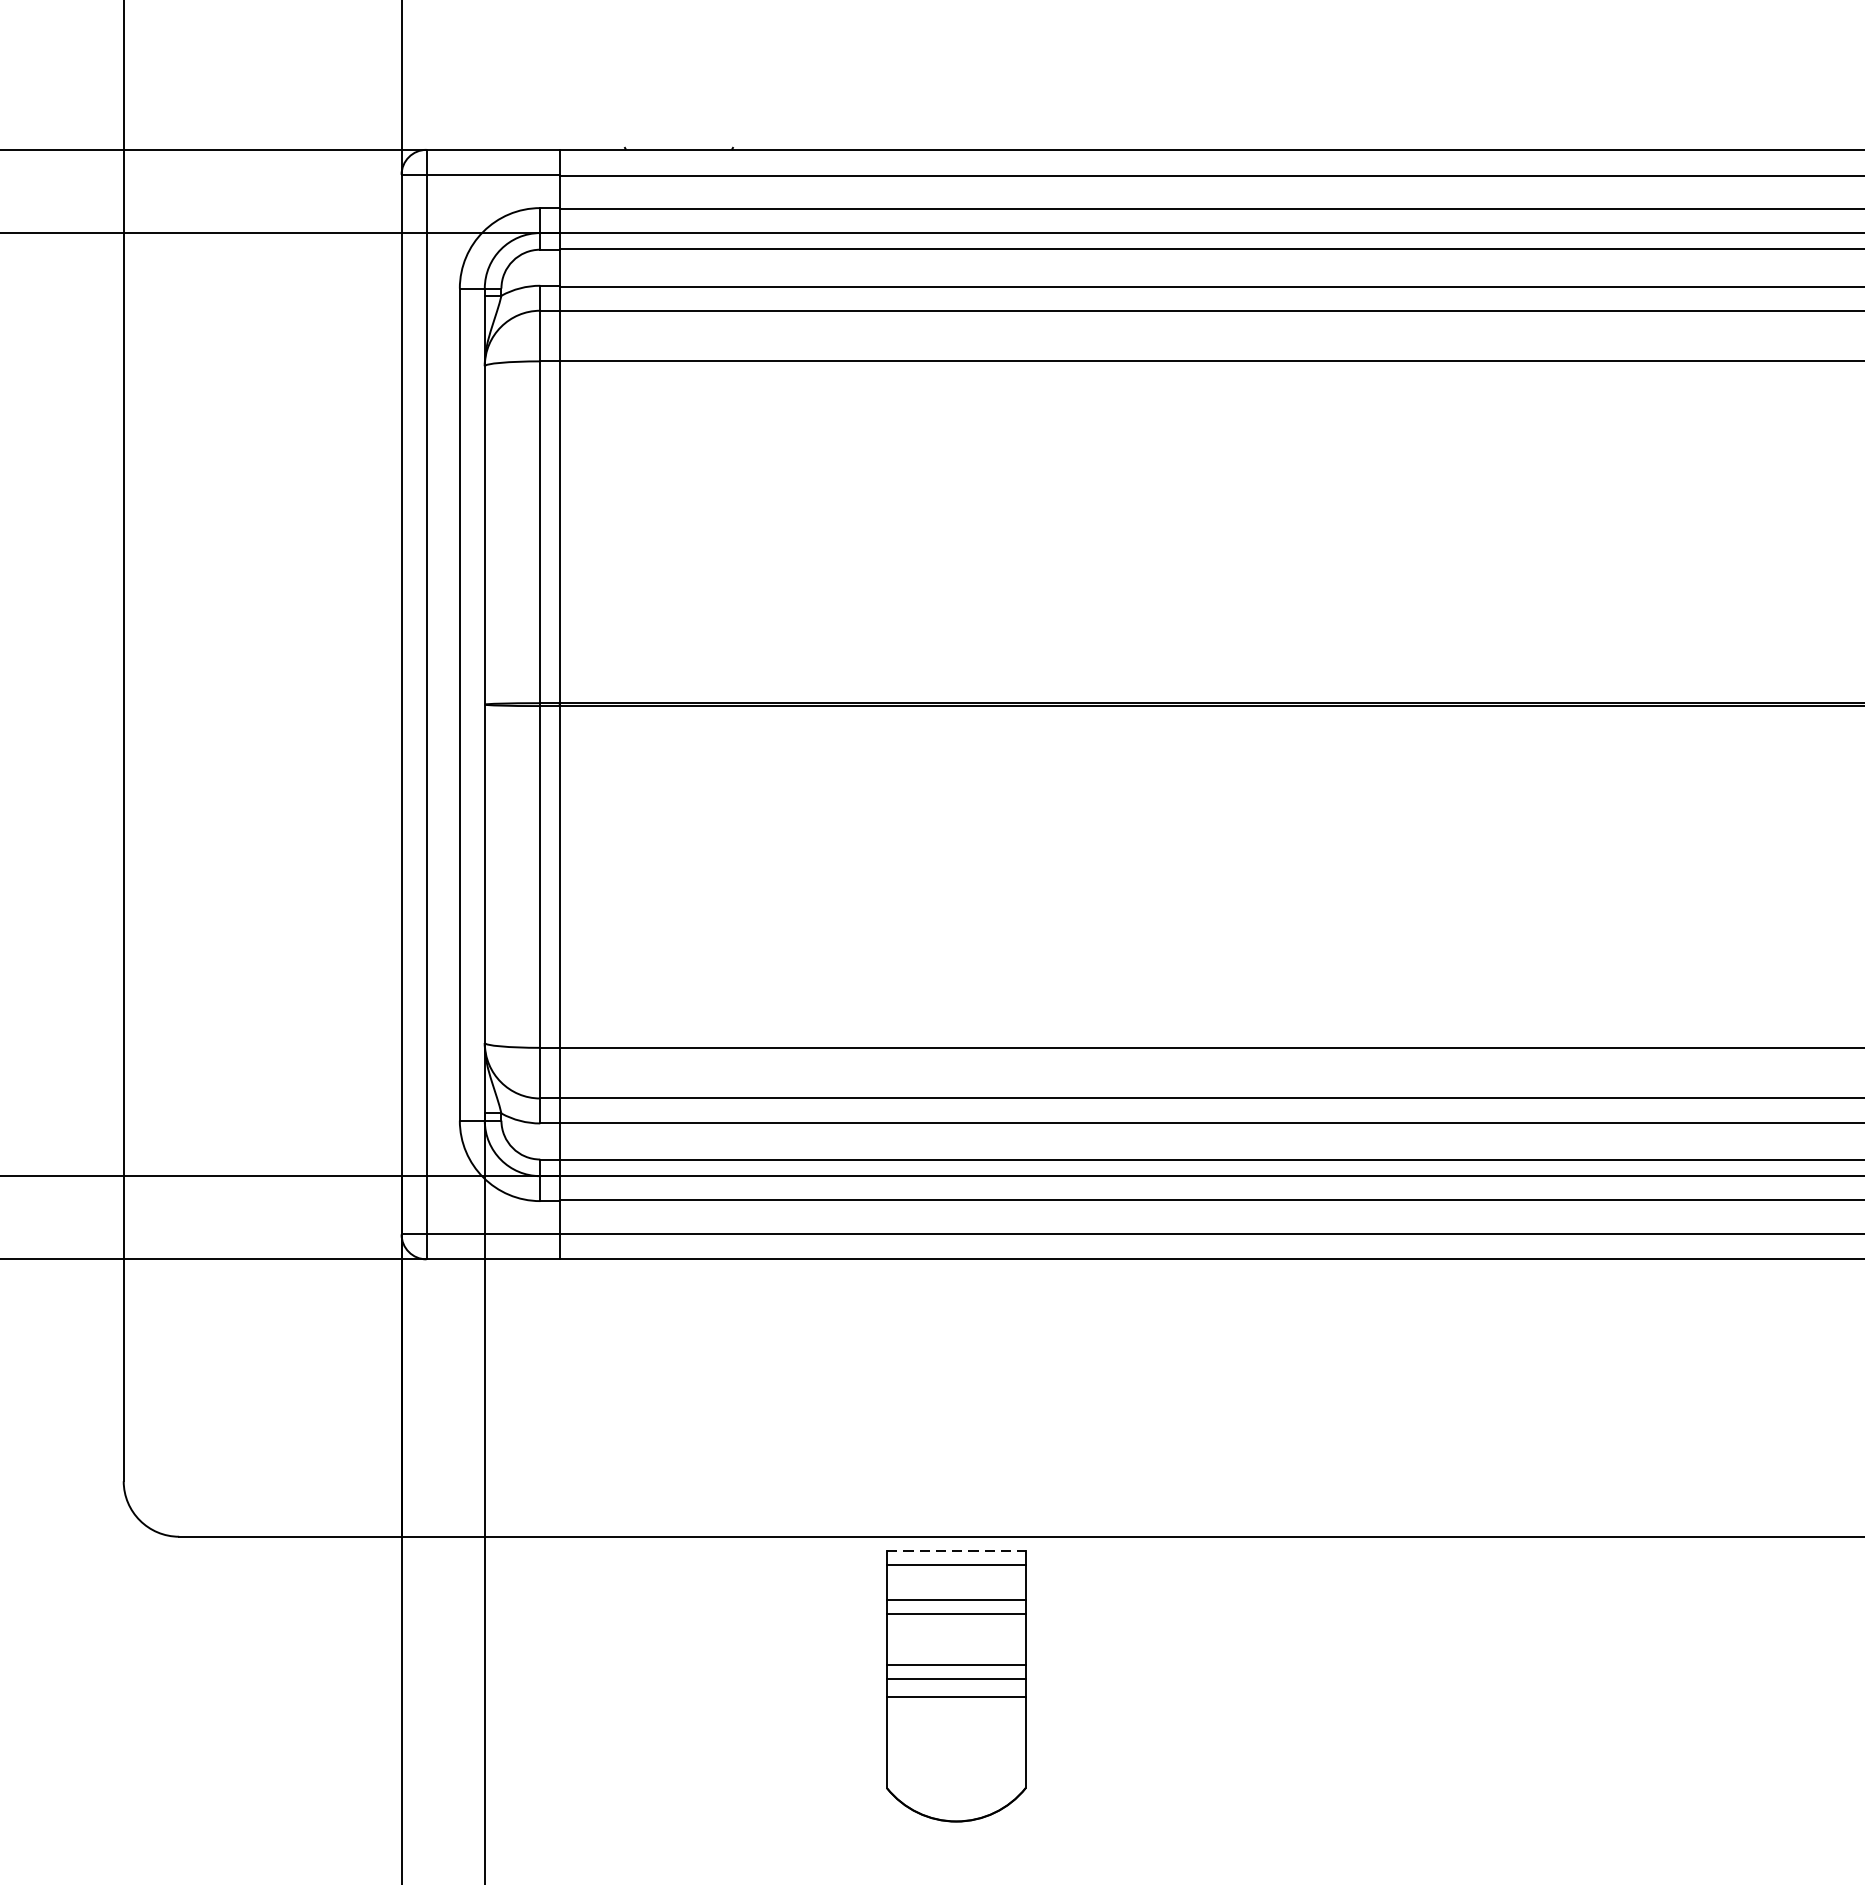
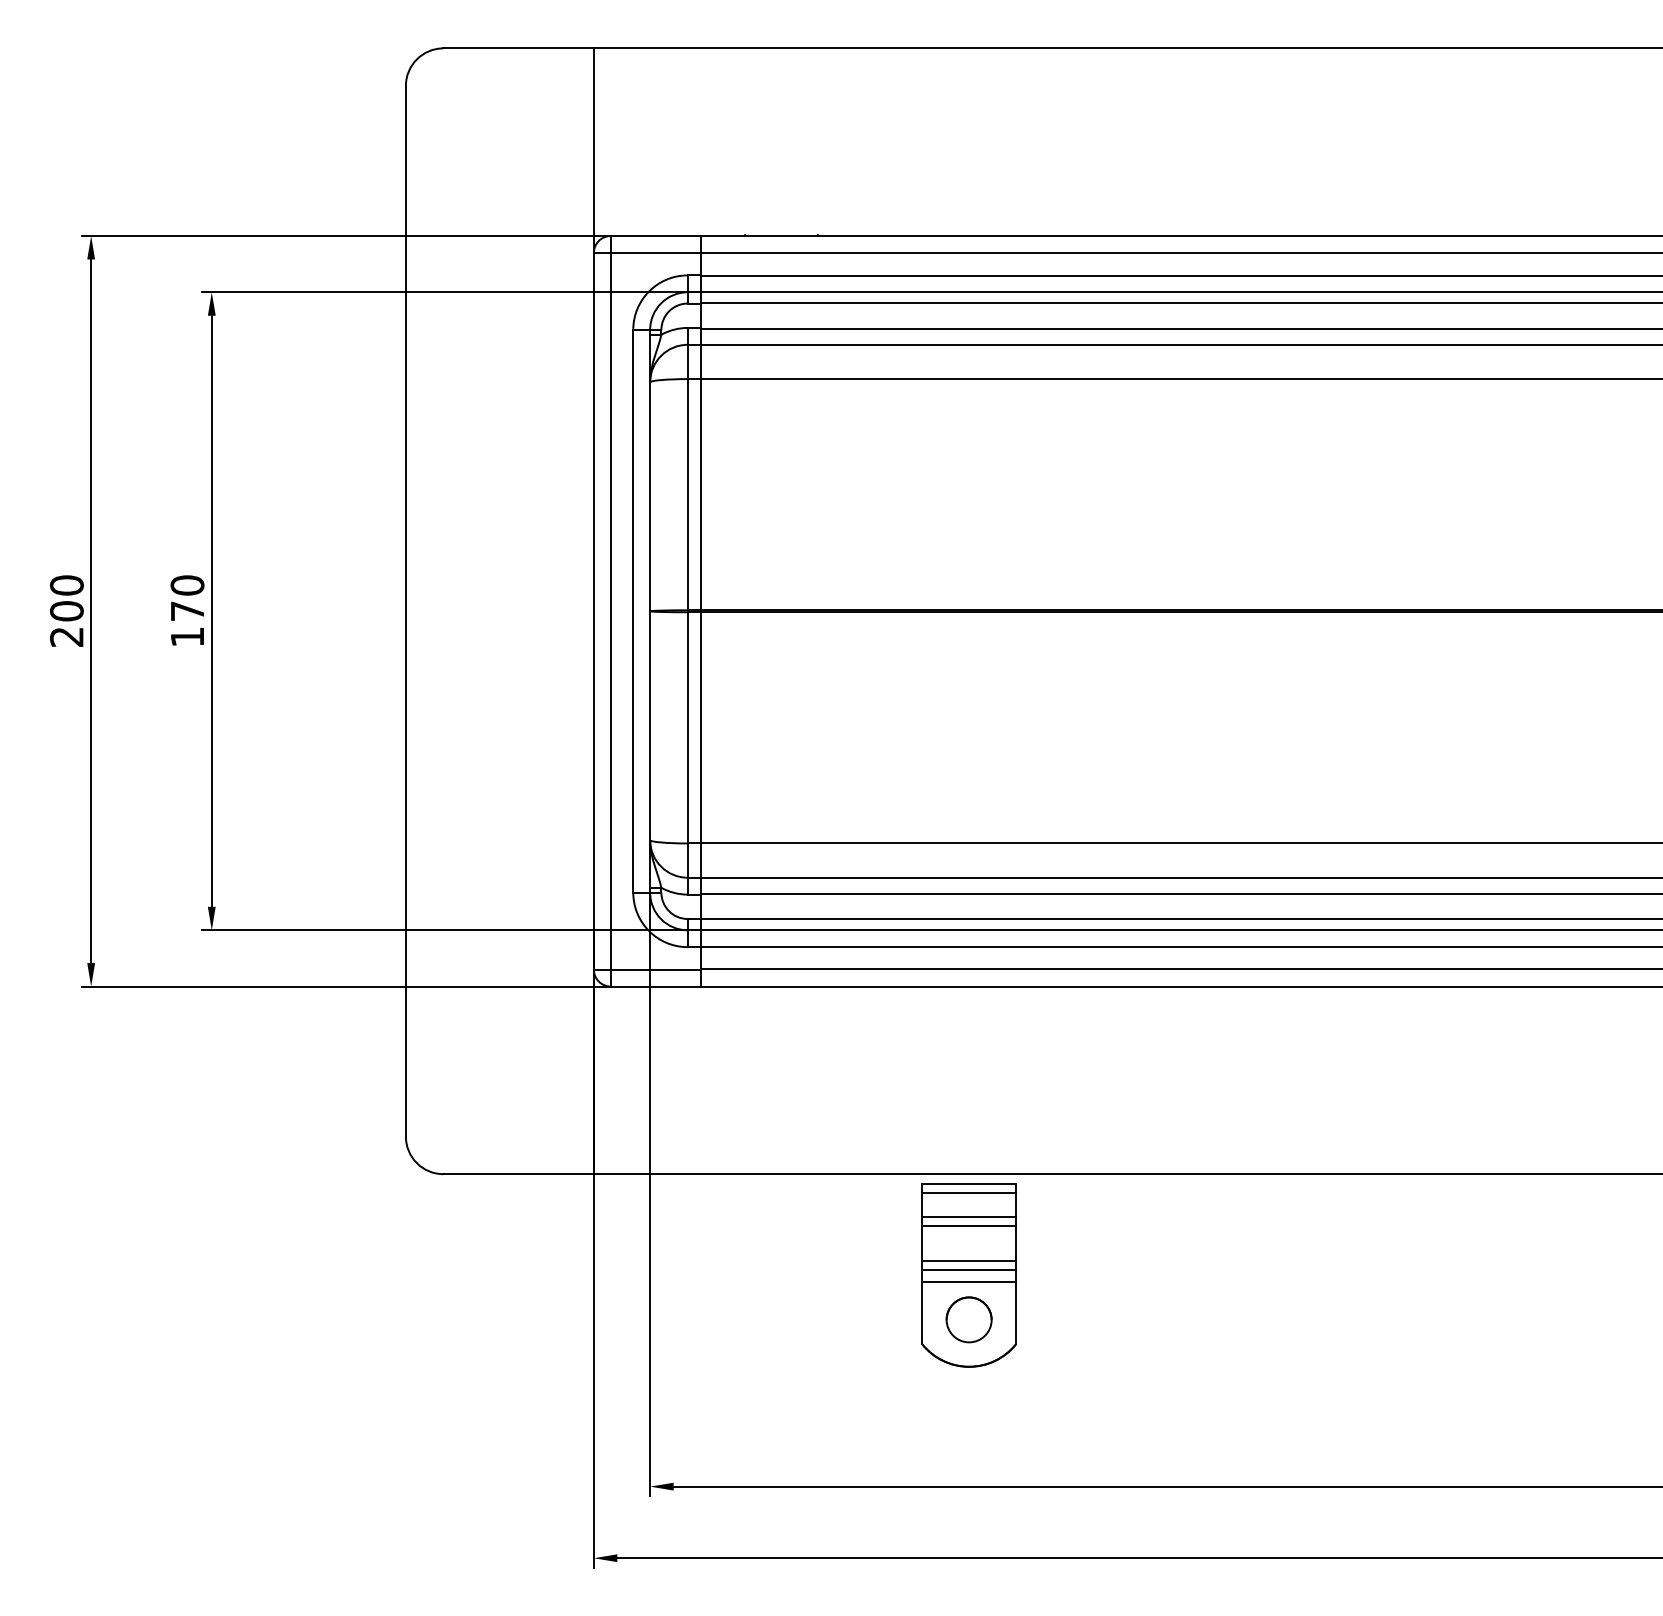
line: (956, 1550) -> (969, 1183), dashed -> solid
part: (955, 1751) -> (968, 1319), added

